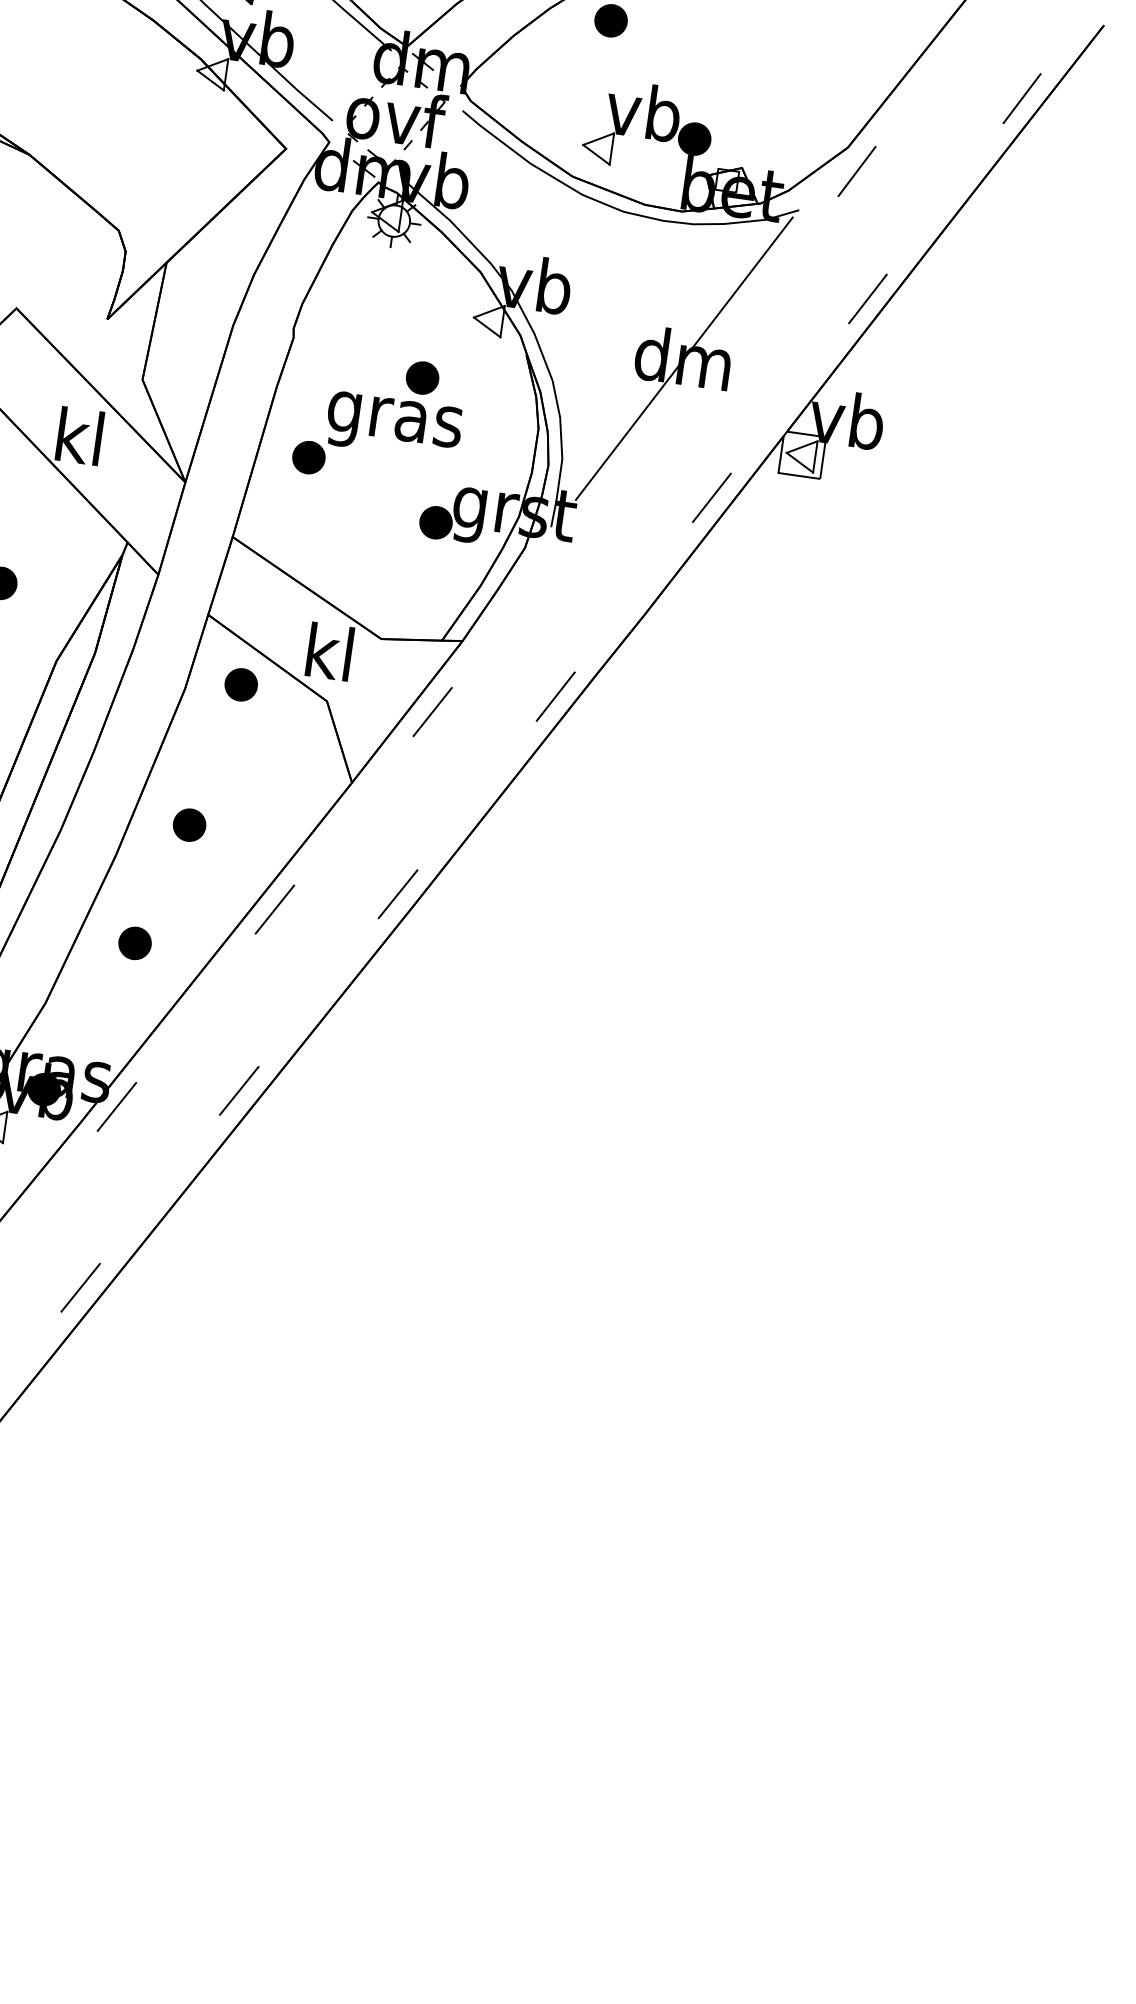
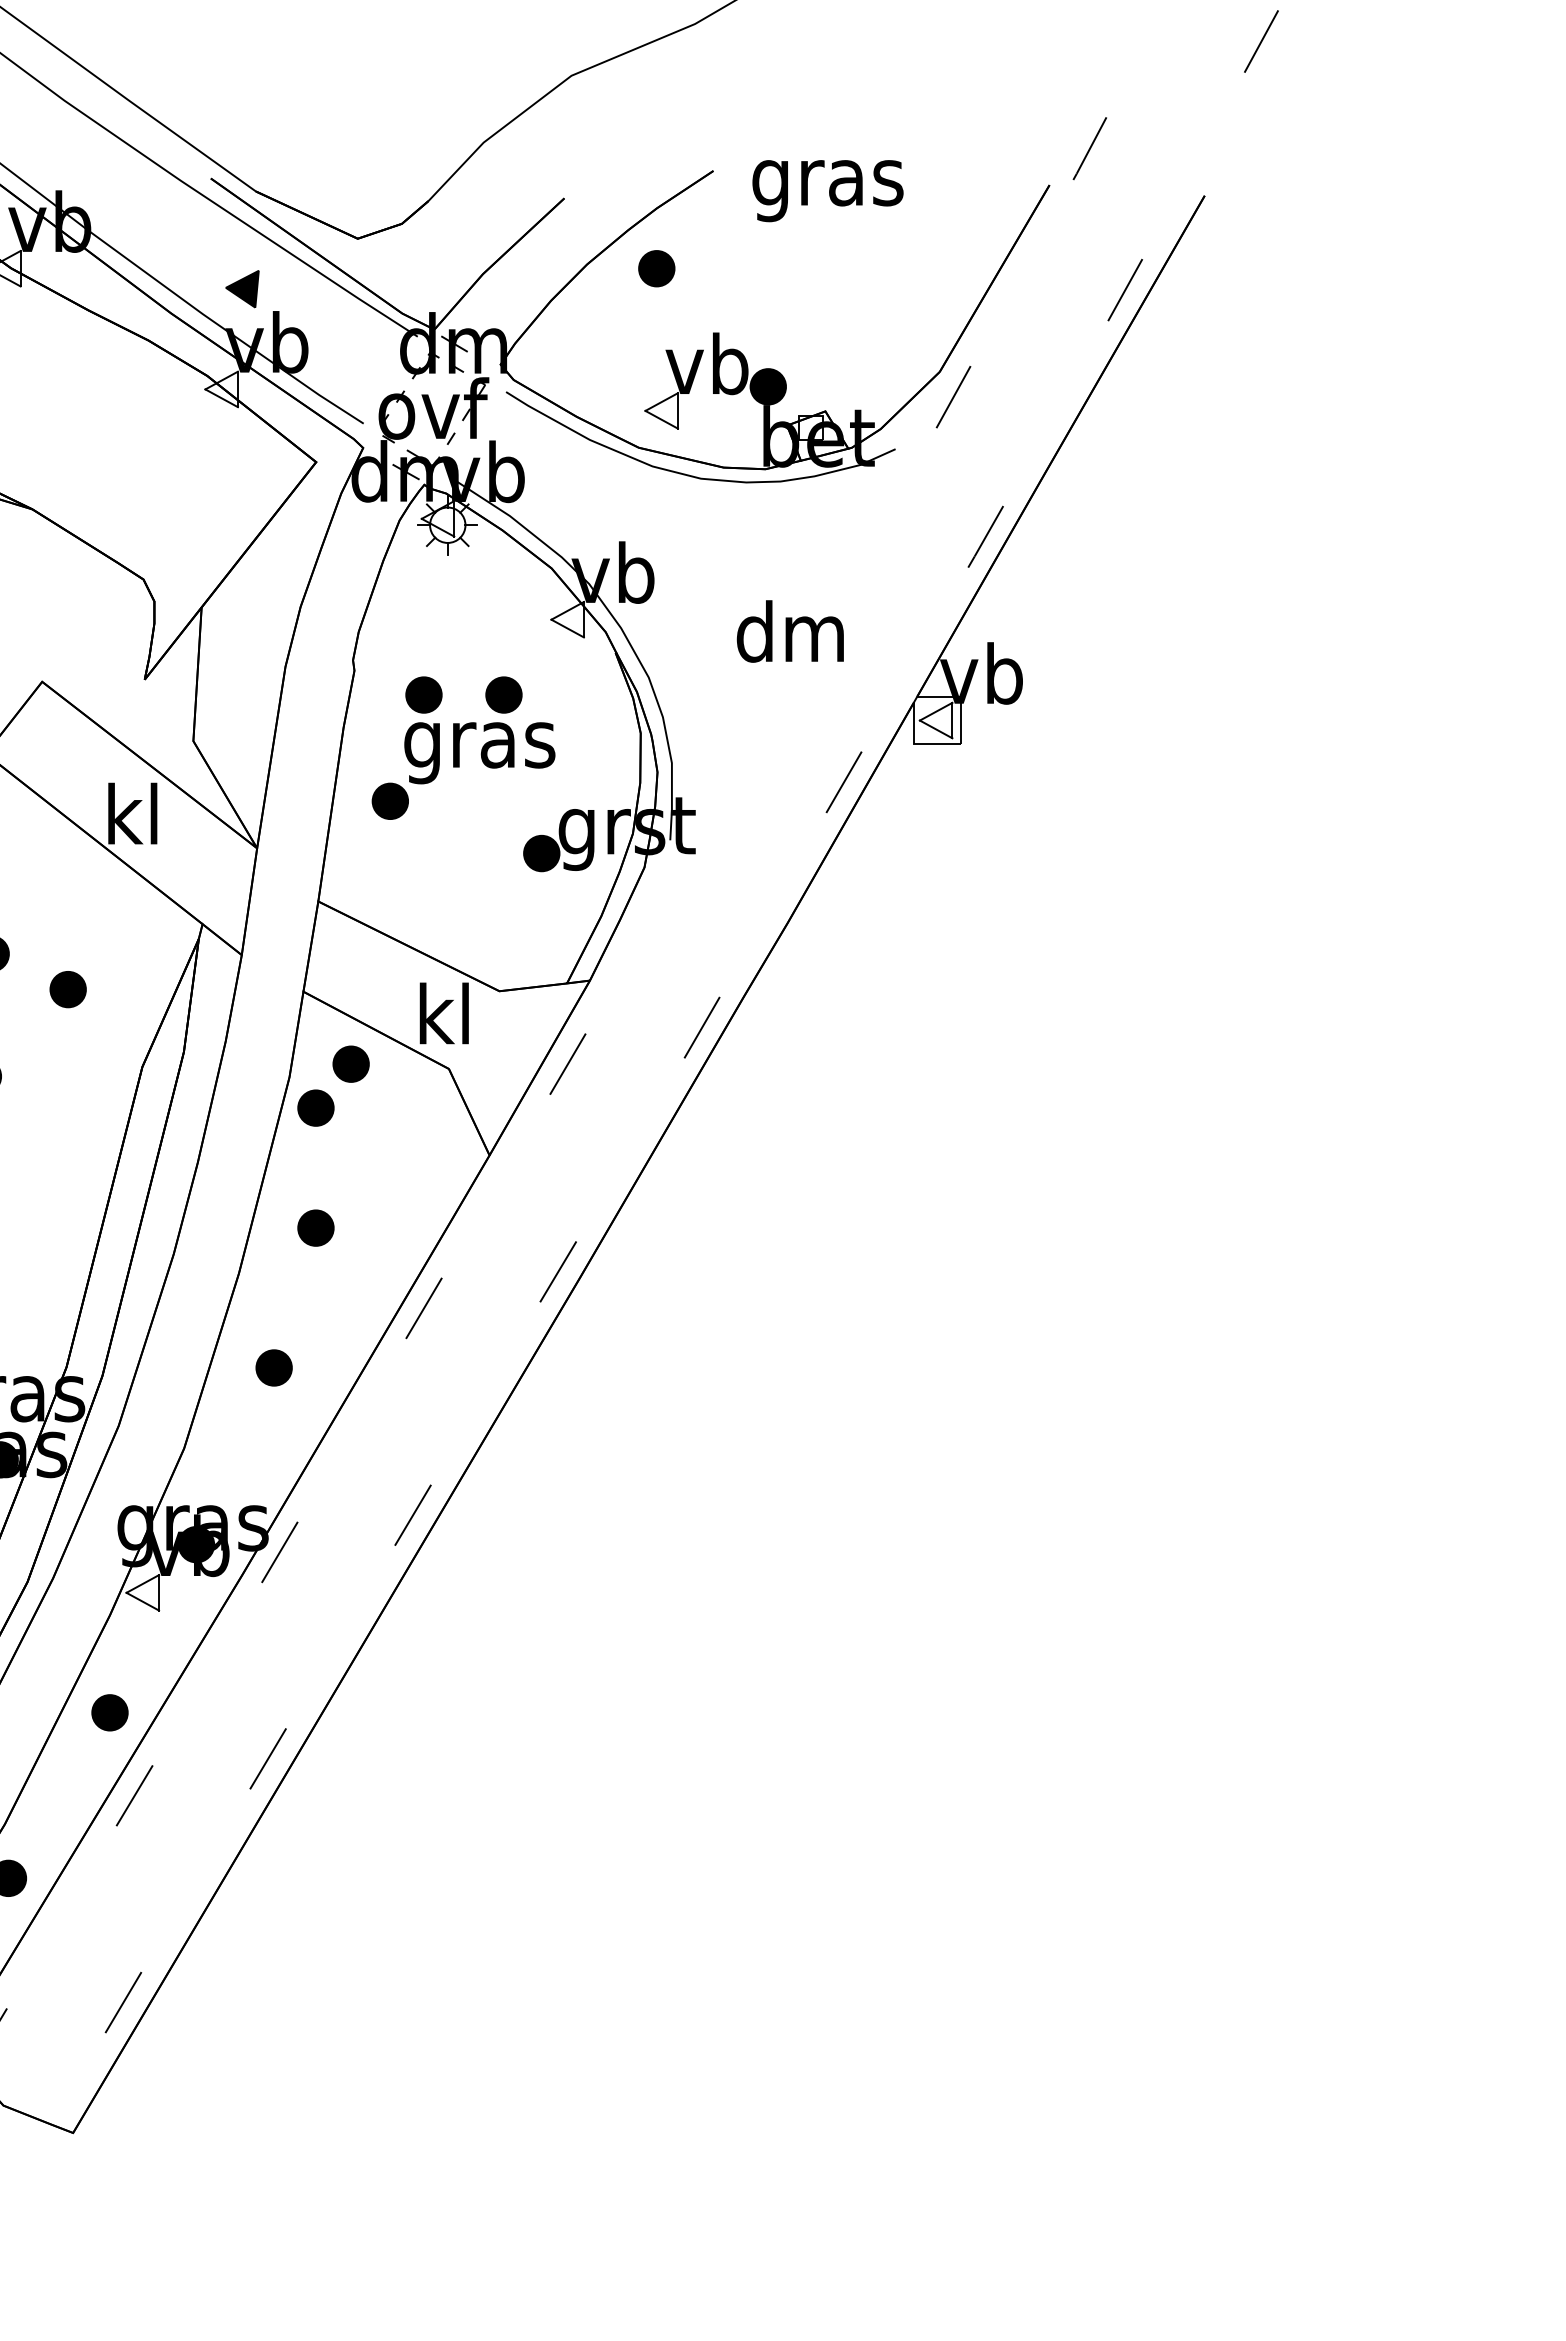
line: (684, 358) -> (791, 632), removed
part: (351, 367) -> (423, 694), added
part: (204, 718) -> (315, 1107), added

